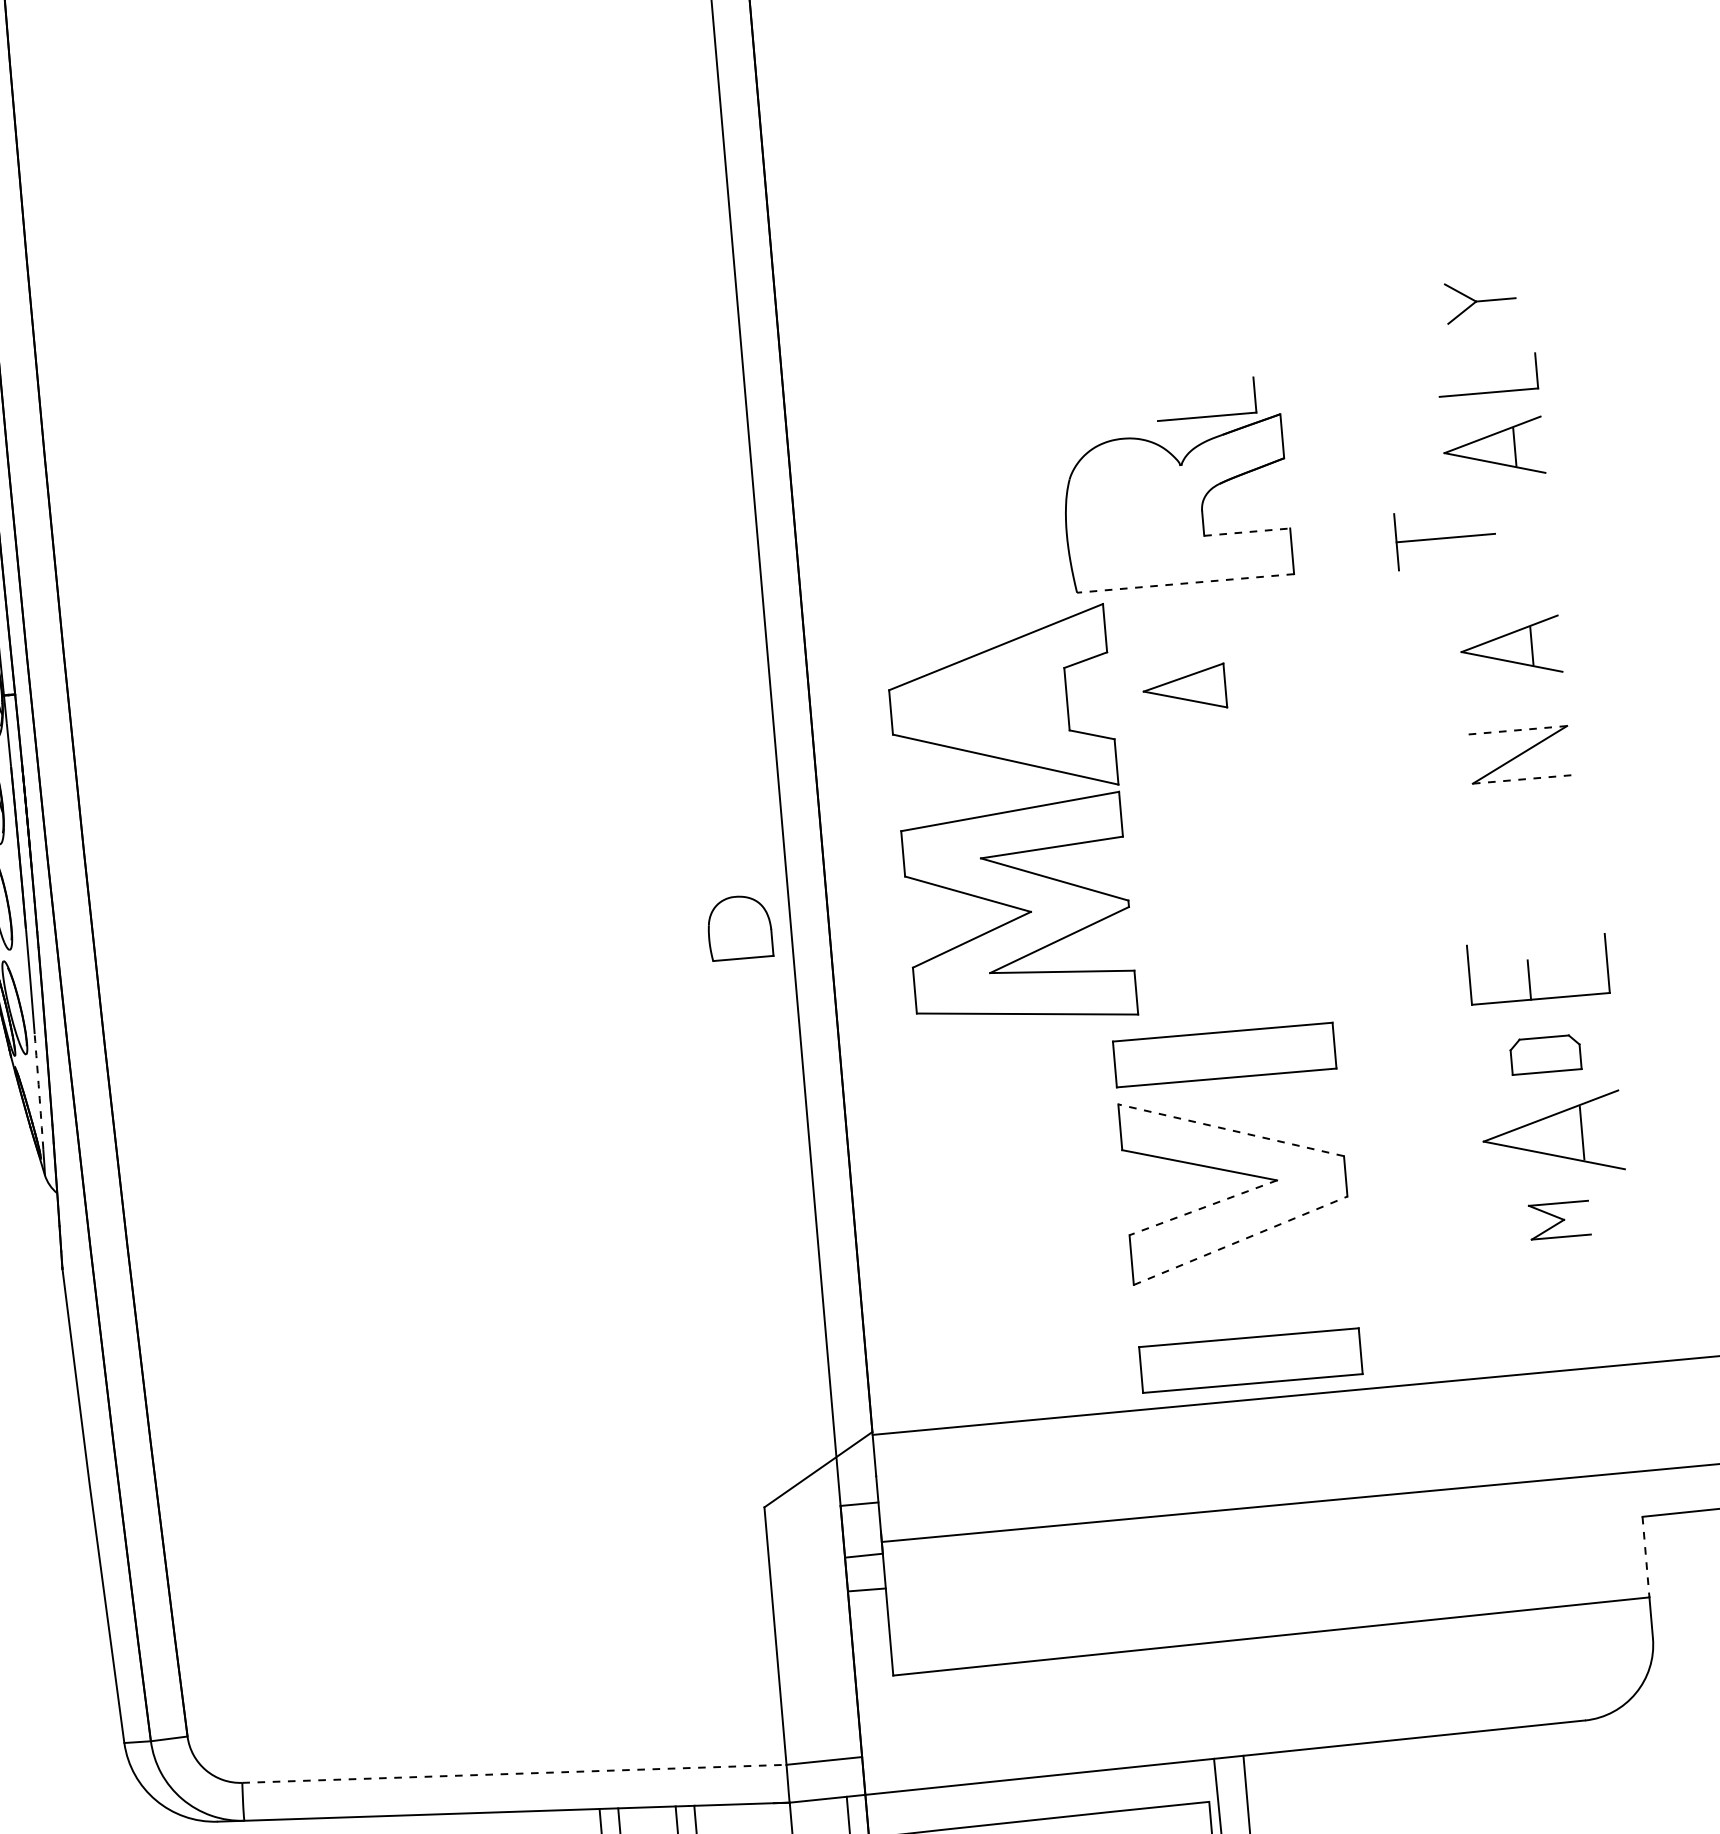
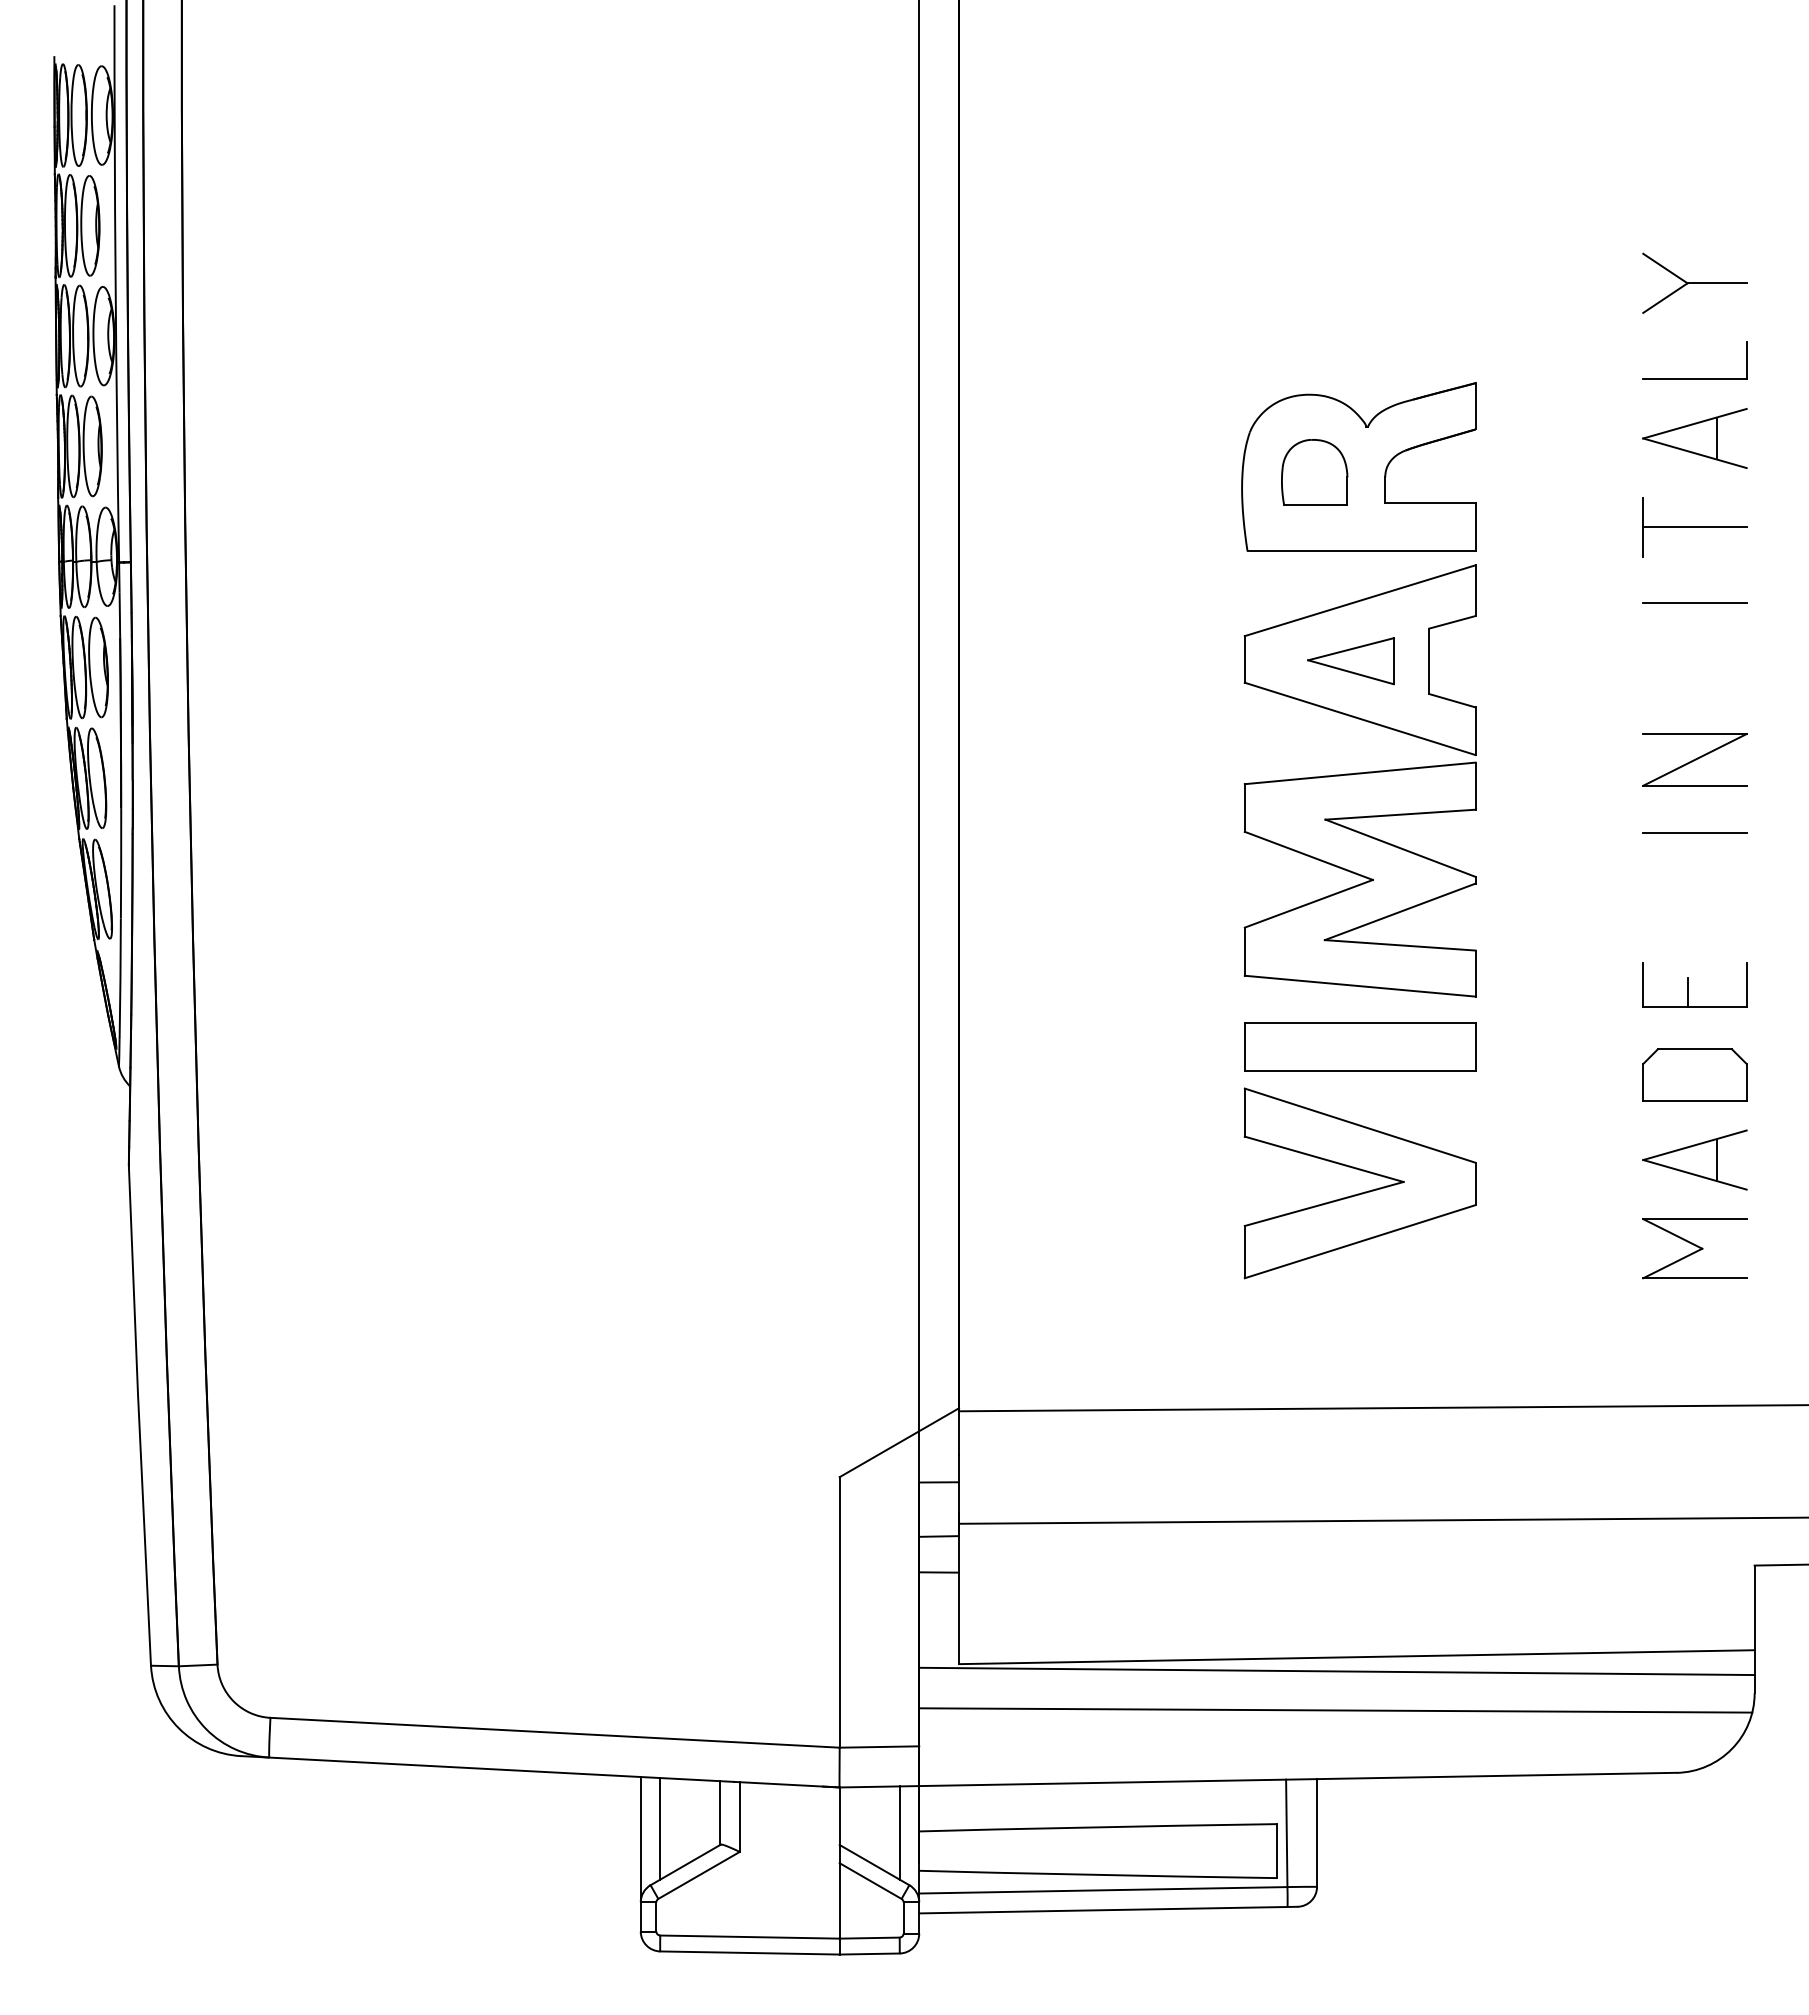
part: (1480, 300) -> (1694, 282), size x1.43
part: (1206, 416) -> (1398, 378), removed
line: (1247, 532) -> (1430, 503), dashed -> solid
part: (1445, 538) -> (1694, 527), moved
line: (1185, 583) -> (1361, 551), dashed -> solid
line: (1506, 606) -> (1694, 603), added
part: (1510, 647) -> (1694, 647), removed
line: (1517, 730) -> (1694, 734), dashed -> solid
line: (1521, 779) -> (1694, 785), dashed -> solid
part: (1010, 818) -> (1359, 780), moved
line: (1525, 823) -> (1694, 832), added
part: (739, 927) -> (1314, 472), moved
part: (1537, 968) -> (1694, 984), size x0.71
part: (1545, 1054) -> (1694, 1074), size x1.43
arc: (39, 1091) -> (120, 978), dashed -> solid
line: (1230, 1130) -> (1359, 1125), dashed -> solid
part: (1552, 1135) -> (1694, 1159), size x0.71
line: (1202, 1208) -> (1323, 1204), dashed -> solid
part: (1559, 1219) -> (1694, 1248), size x1.67
line: (1240, 1240) -> (1360, 1241), dashed -> solid
part: (1251, 1360) -> (1360, 1367), removed
line: (1645, 1557) -> (1754, 1608), dashed -> solid
line: (1253, 1651) -> (1336, 1671), added
line: (1255, 1688) -> (1335, 1710), added
line: (514, 1773) -> (555, 1732), dashed -> solid

